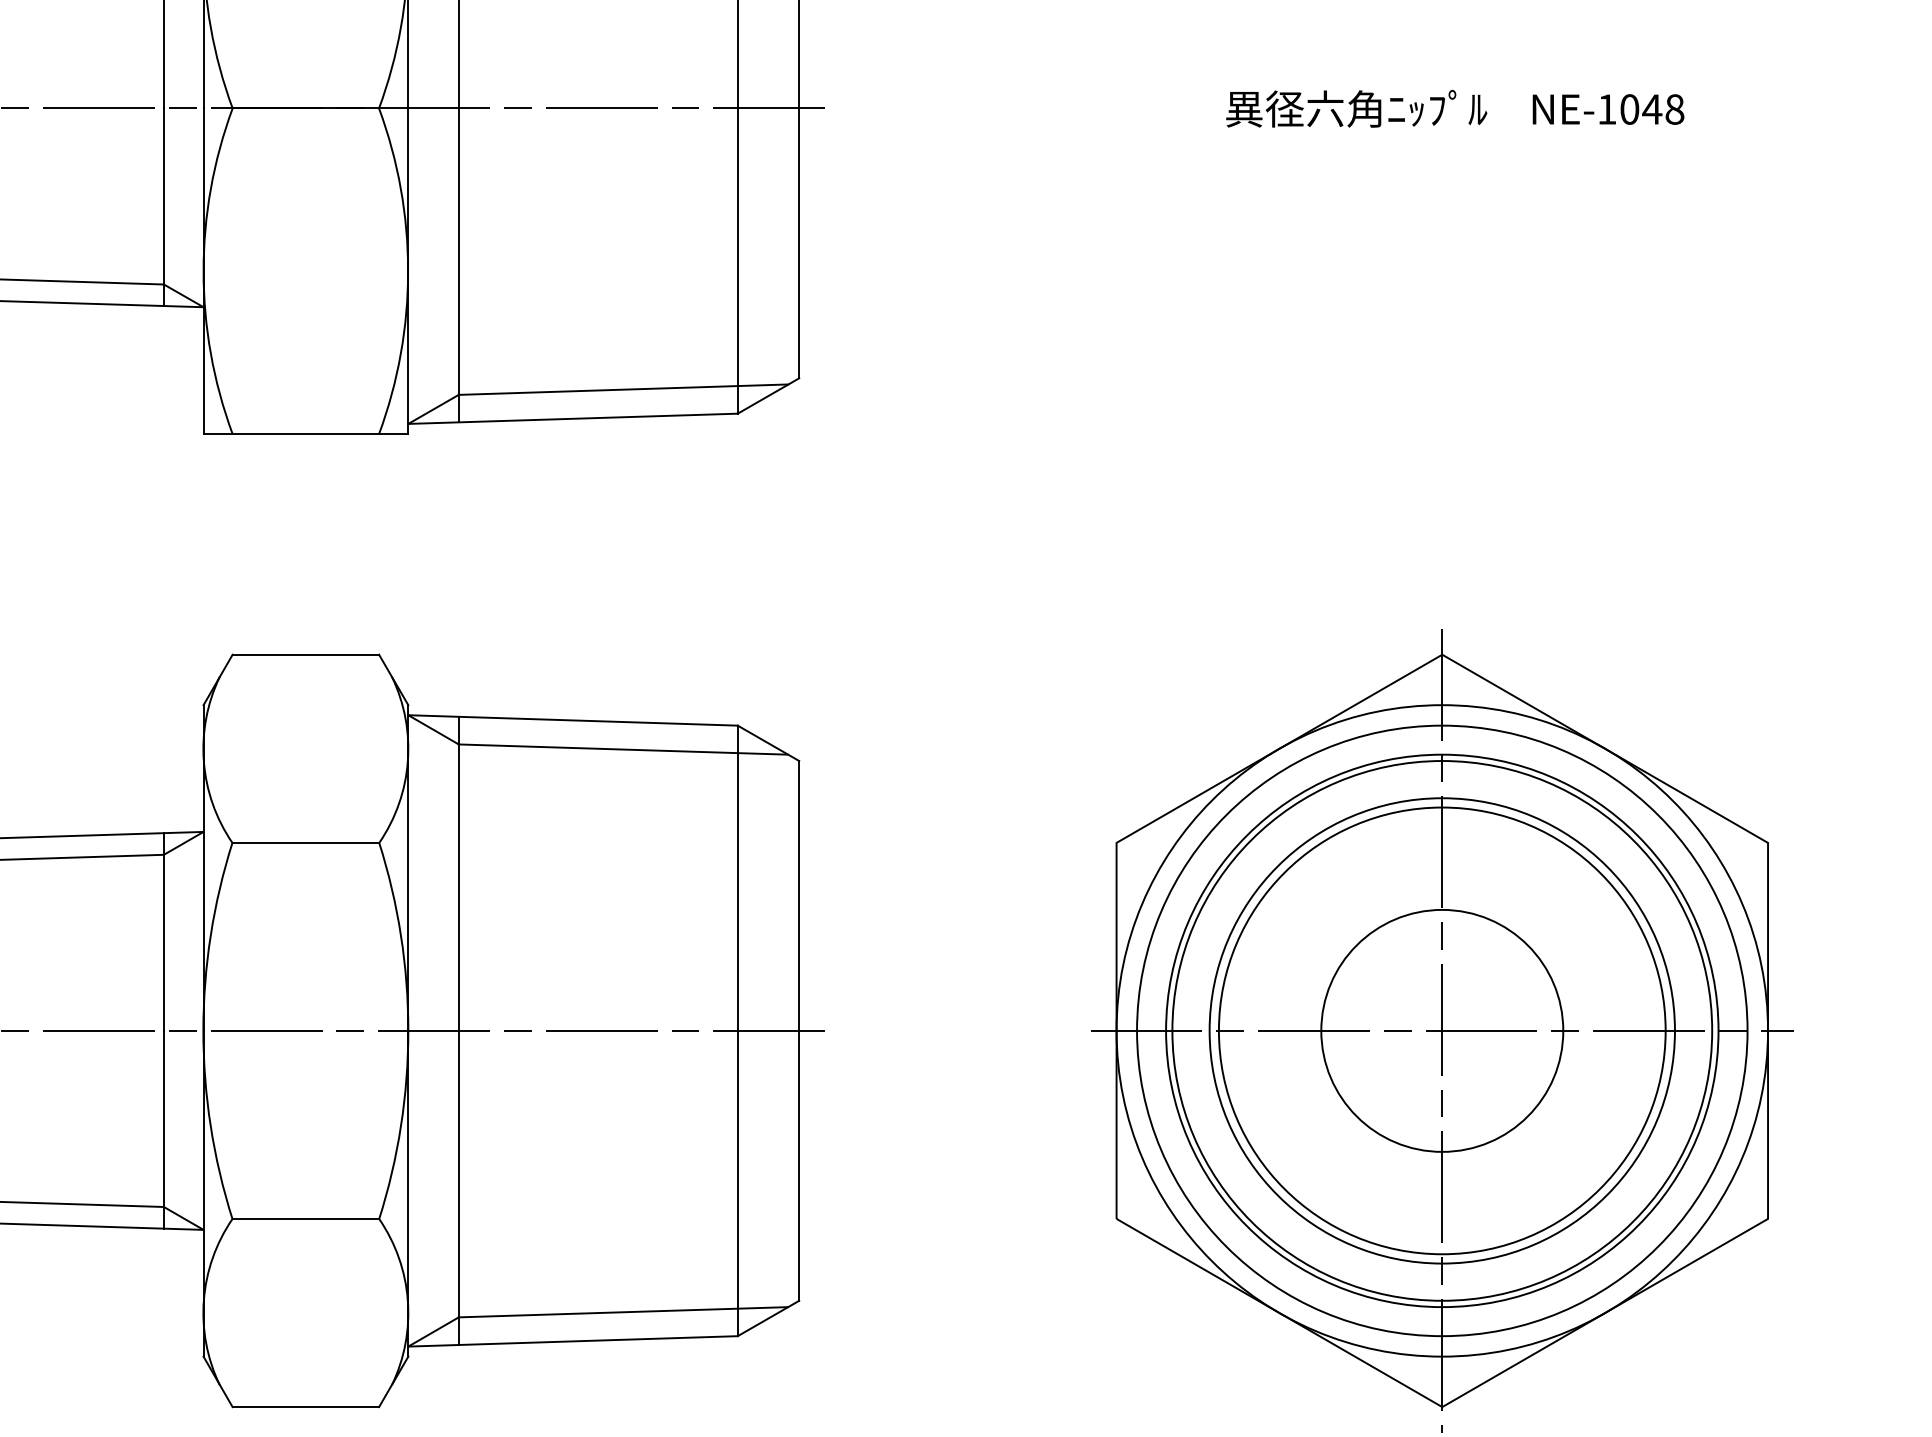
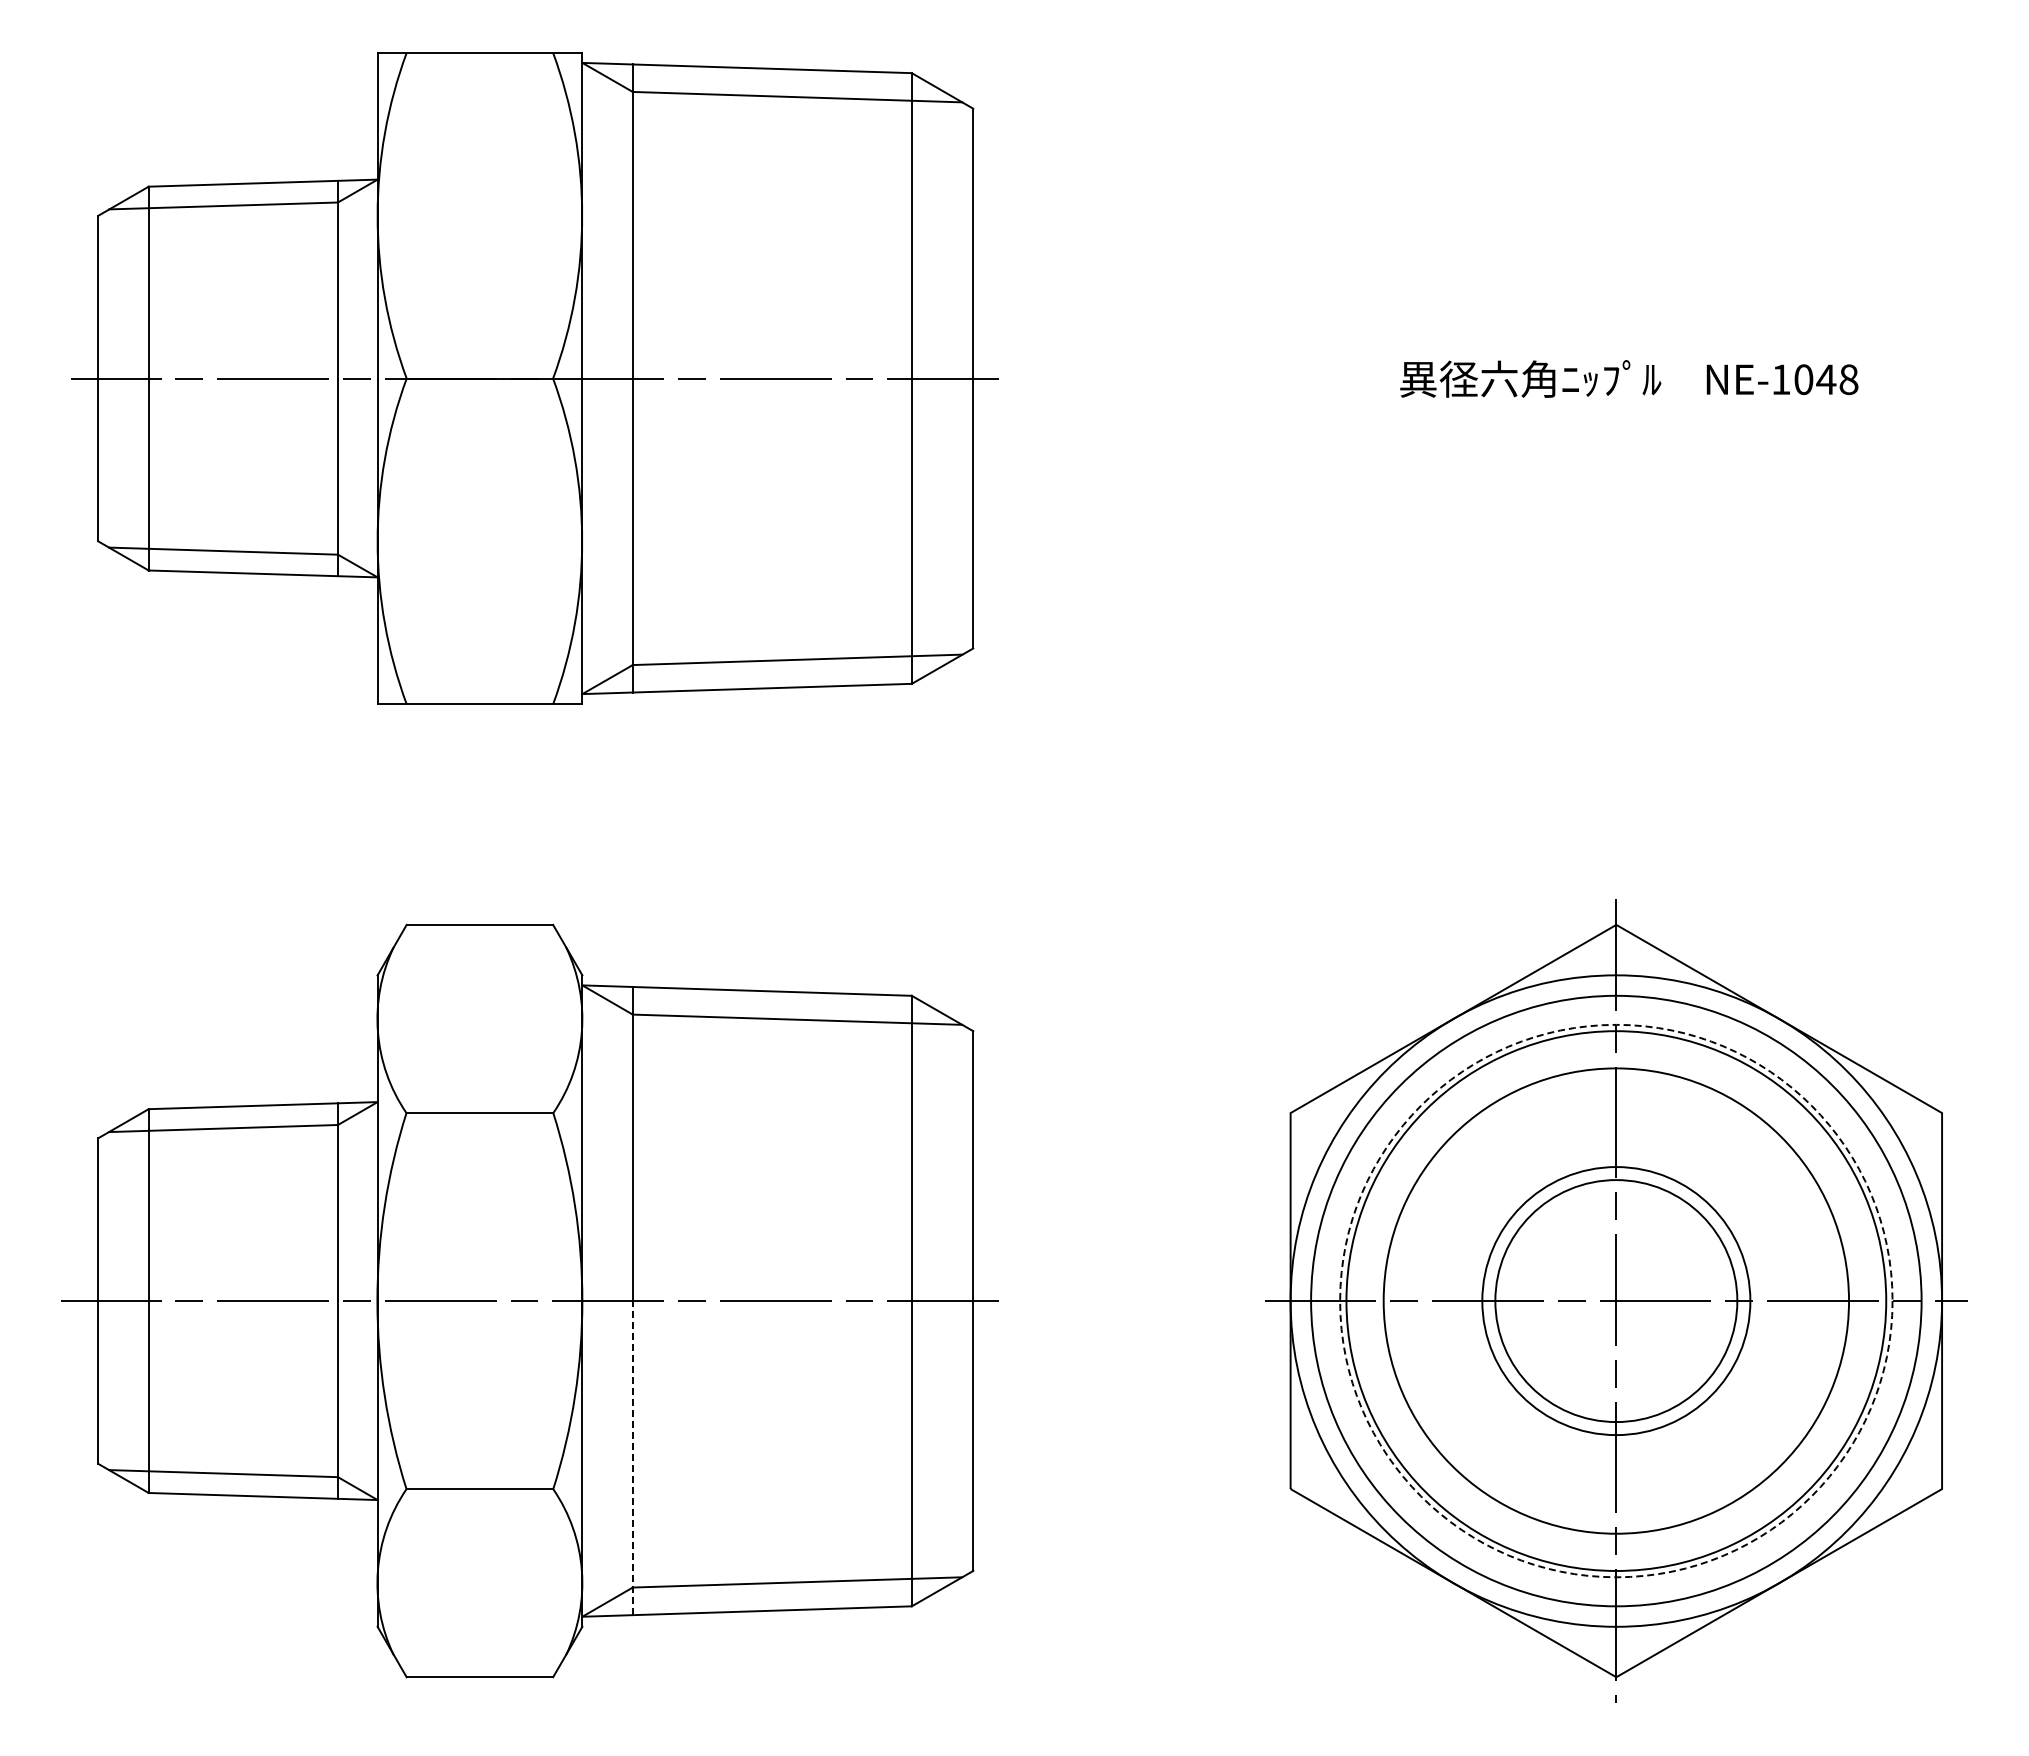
circle: (1441, 1030) -> (1615, 1300), size x0.6
circle: (1442, 1030) -> (1616, 1300), solid -> dashed
line: (458, 1187) -> (632, 1457), solid -> dashed

